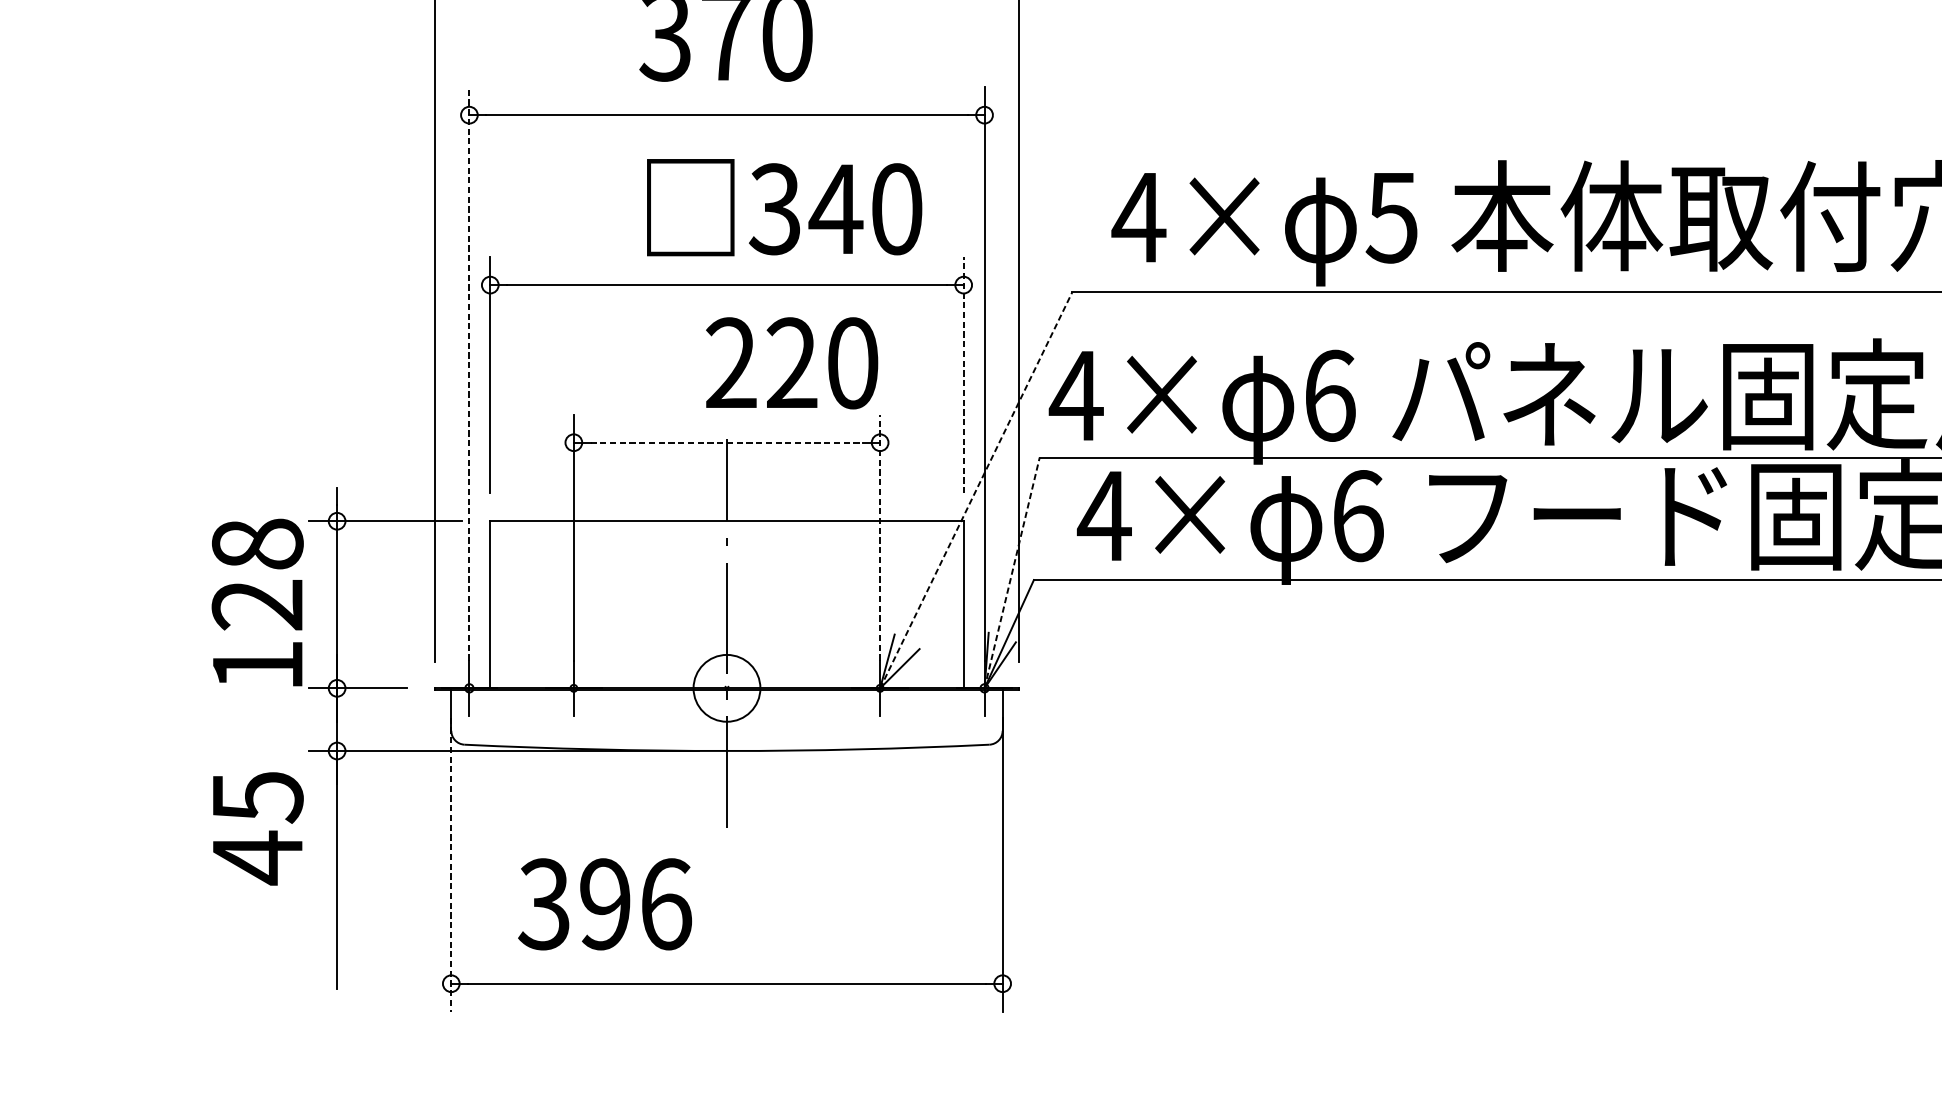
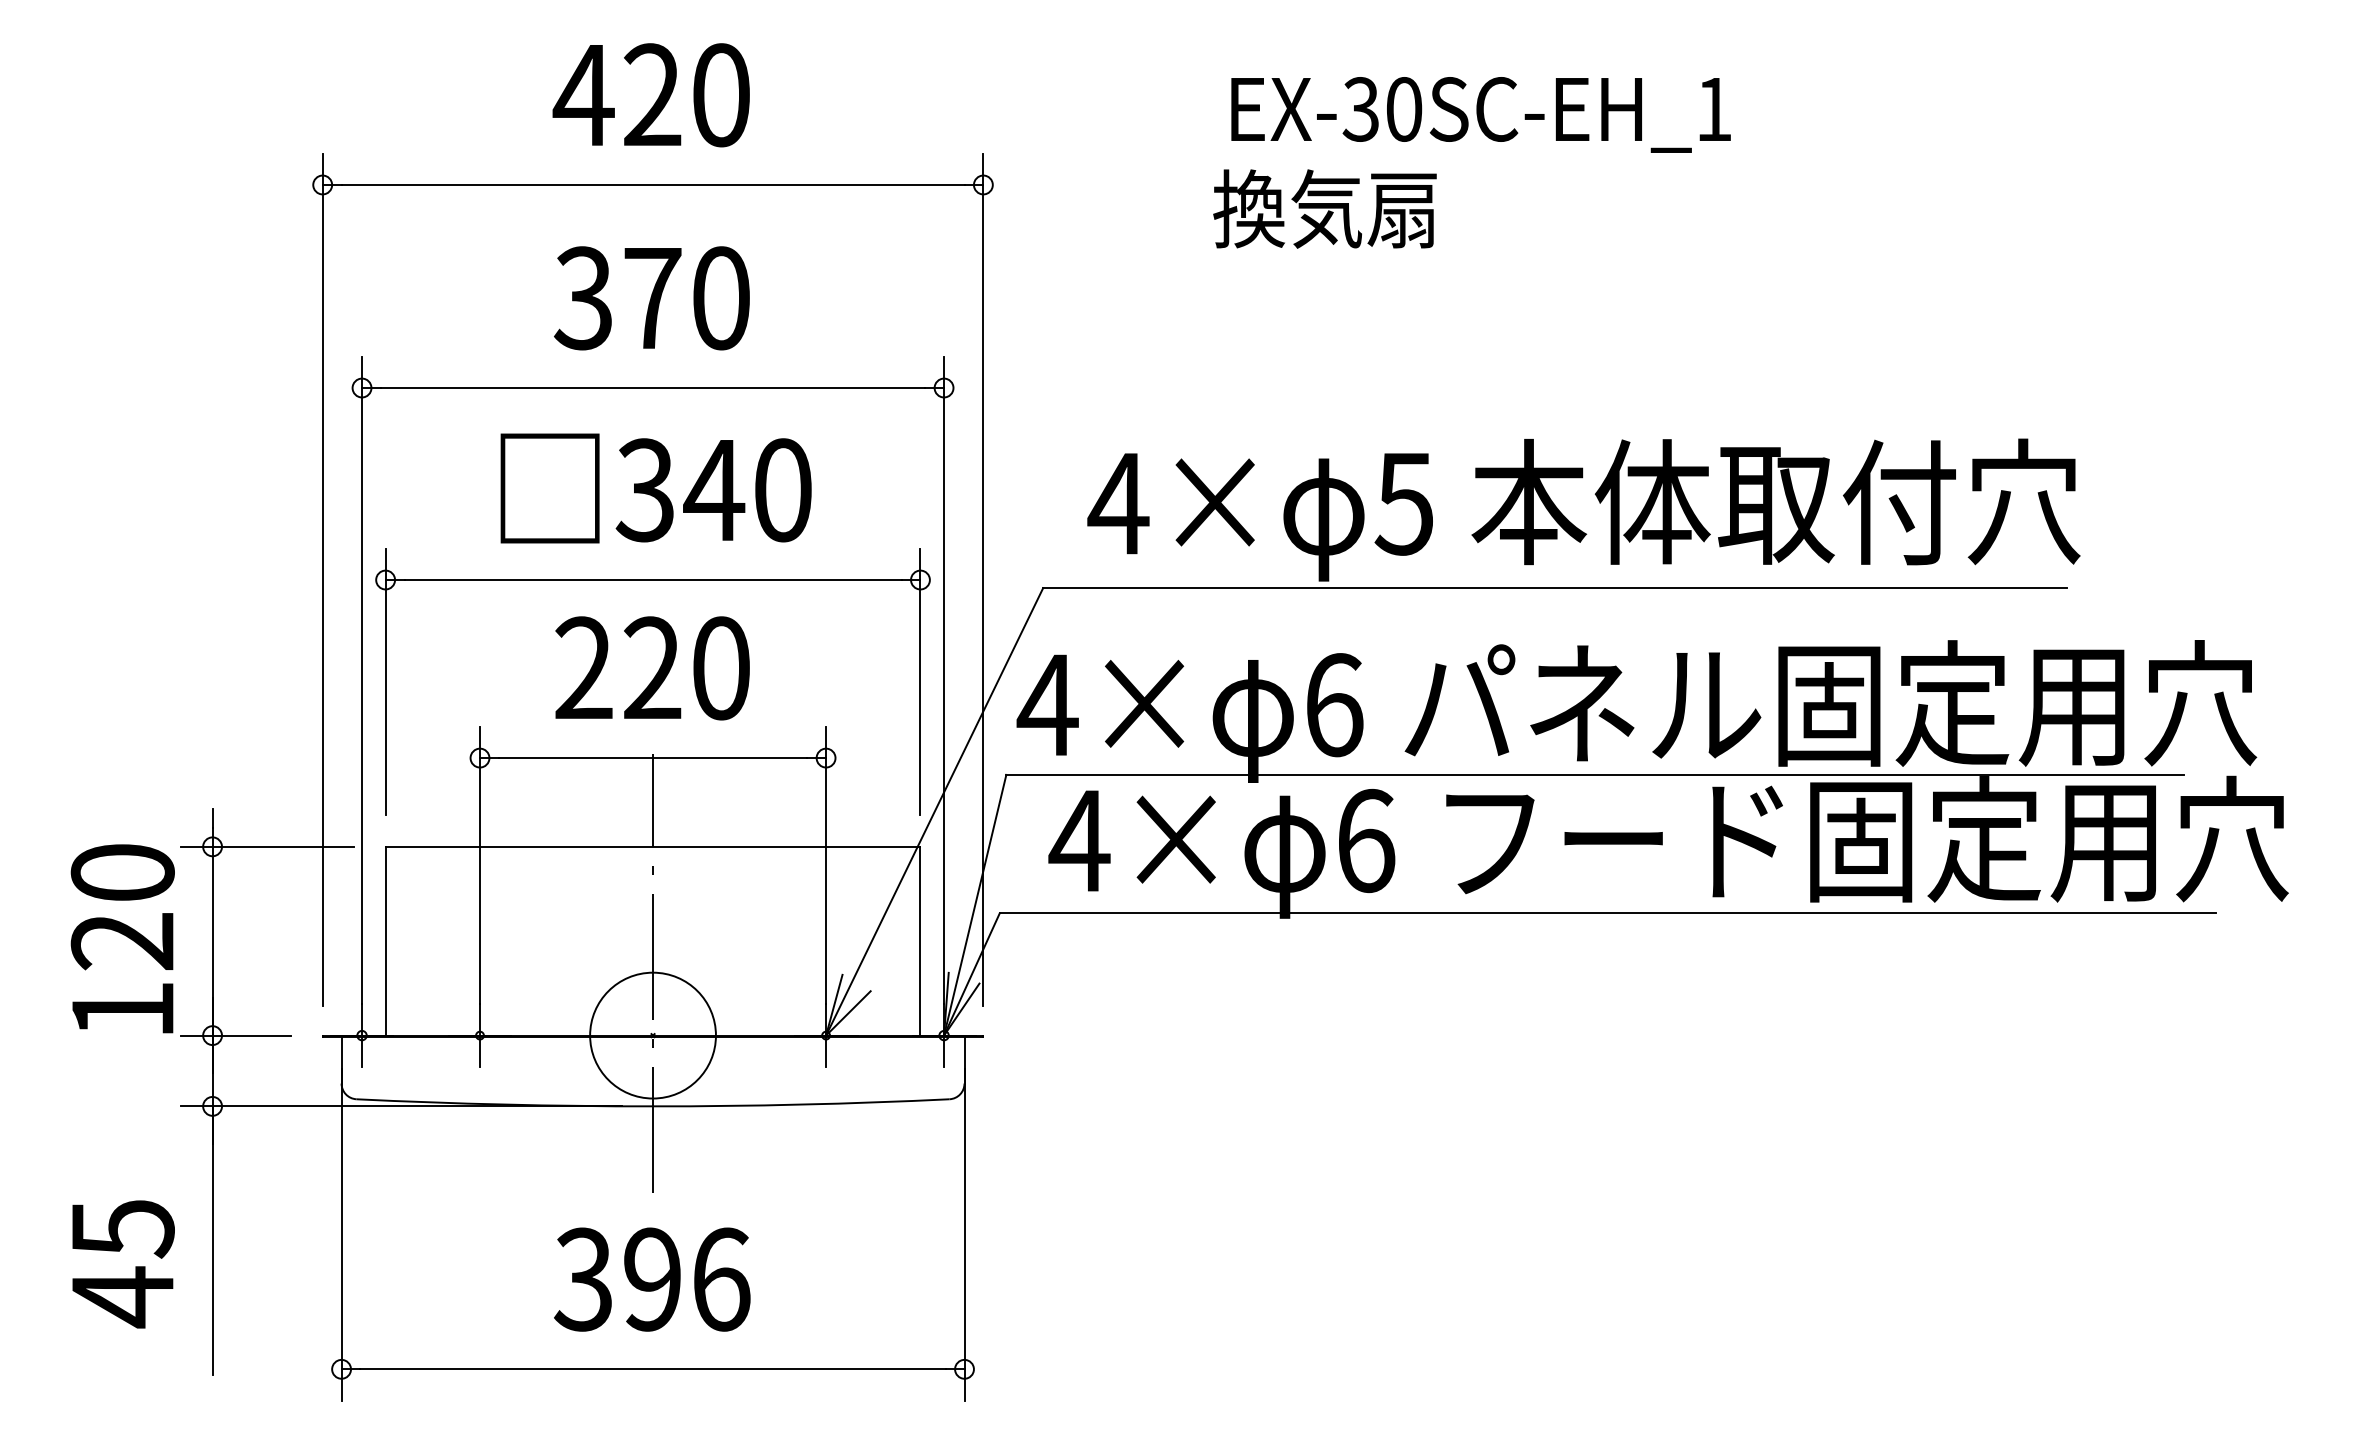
text: (784, 207) -> (655, 488), moved
text: (792, 363) -> (652, 668), moved
line: (469, 374) -> (362, 680), dashed -> solid
line: (963, 374) -> (920, 681), dashed -> solid
line: (727, 443) -> (653, 758), dashed -> solid
line: (976, 489) -> (934, 811), dashed -> solid
line: (880, 537) -> (826, 865), dashed -> solid
text: (257, 543) -> (122, 872), 128 -> 120
line: (1012, 572) -> (975, 904), dashed -> solid
circle: (726, 688) -> (652, 1035), size x1.67
text: (258, 828) -> (123, 1264), moved
line: (451, 865) -> (341, 1235), dashed -> solid
text: (605, 904) -> (652, 1279), moved

